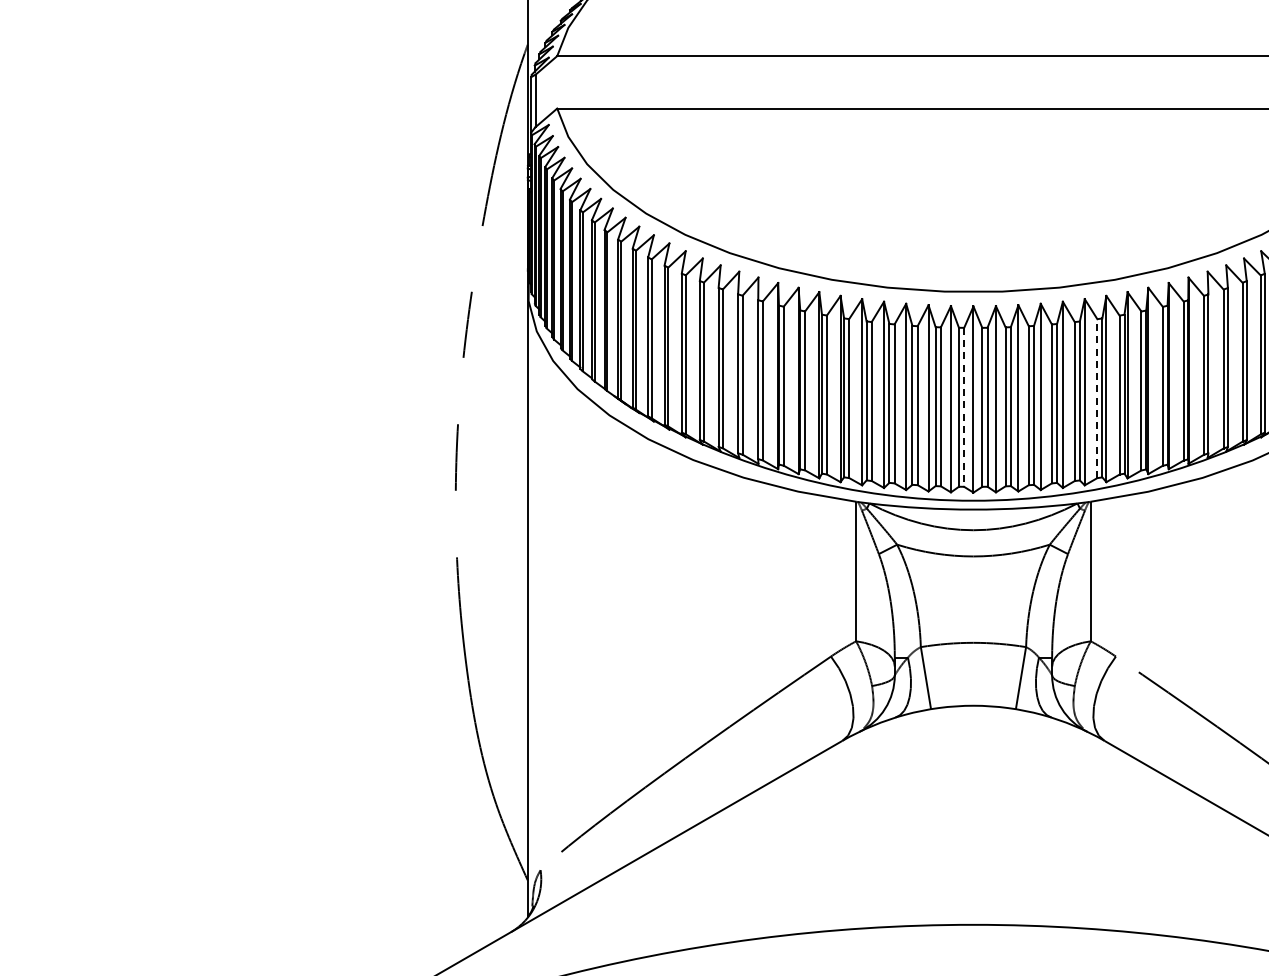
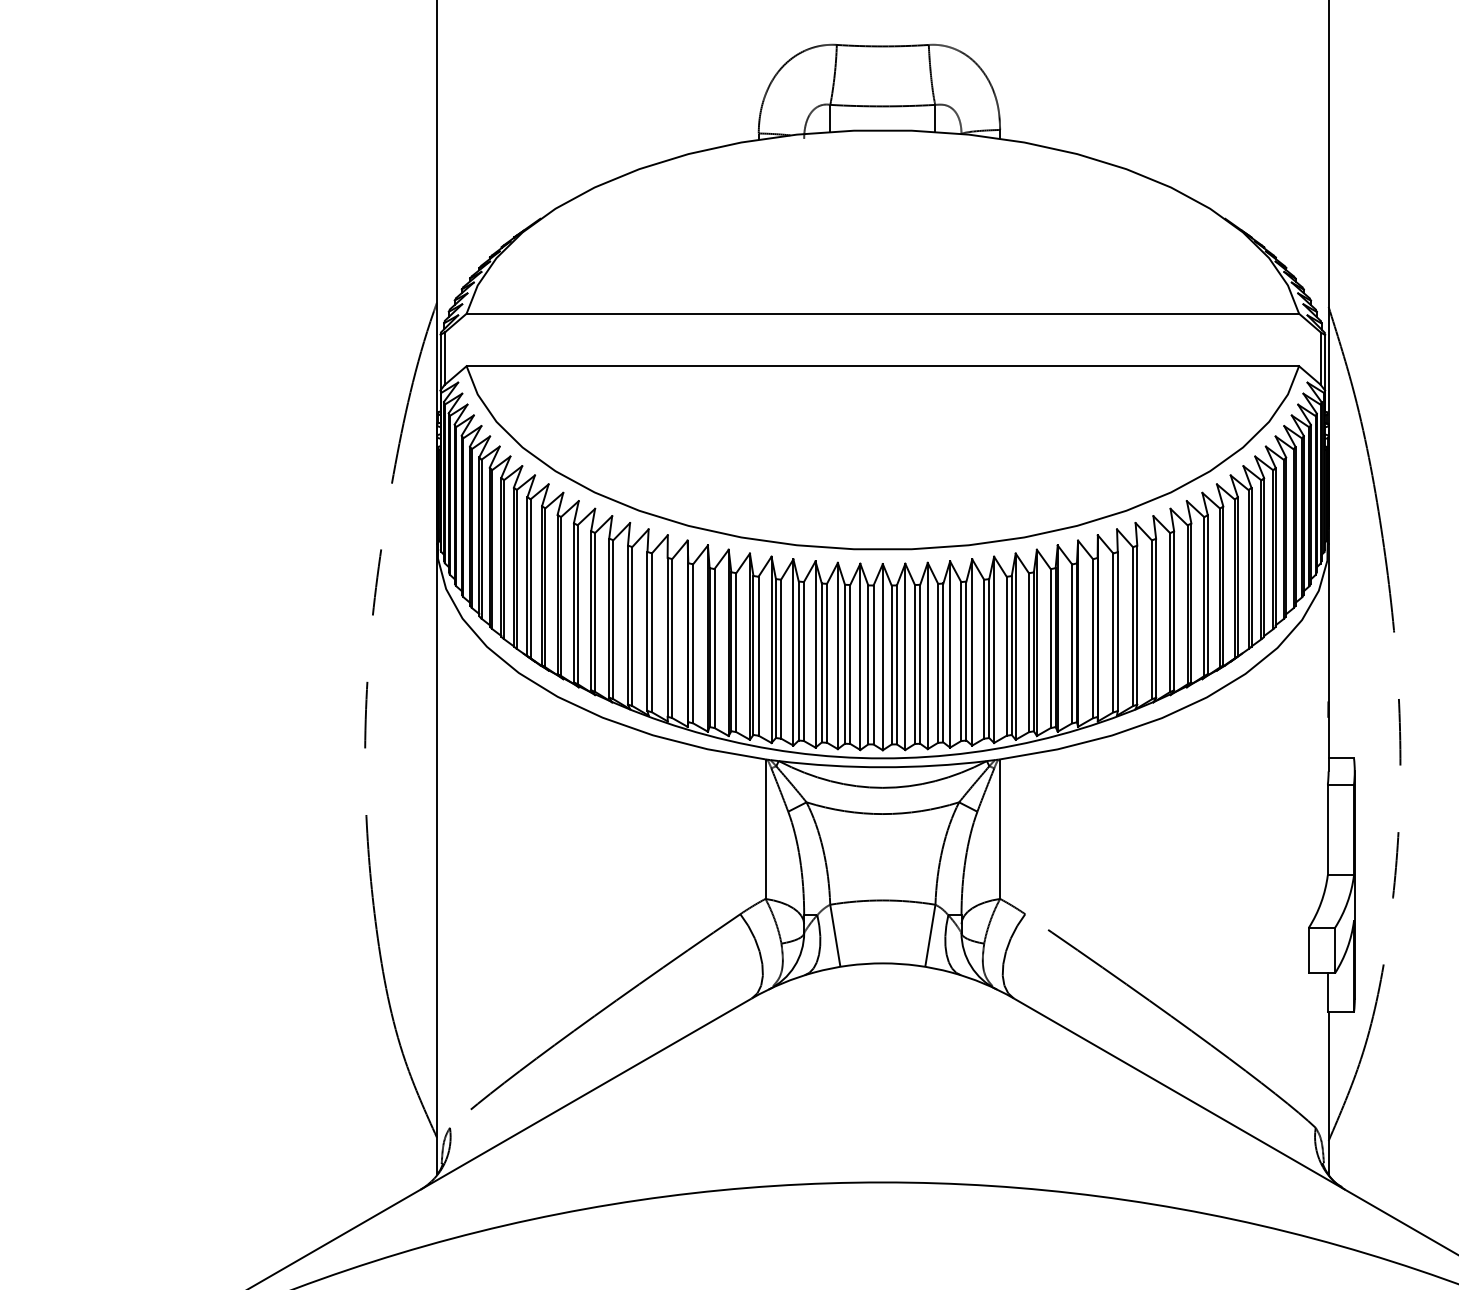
line: (1097, 397) -> (1006, 655), dashed -> solid
line: (964, 407) -> (873, 665), dashed -> solid

